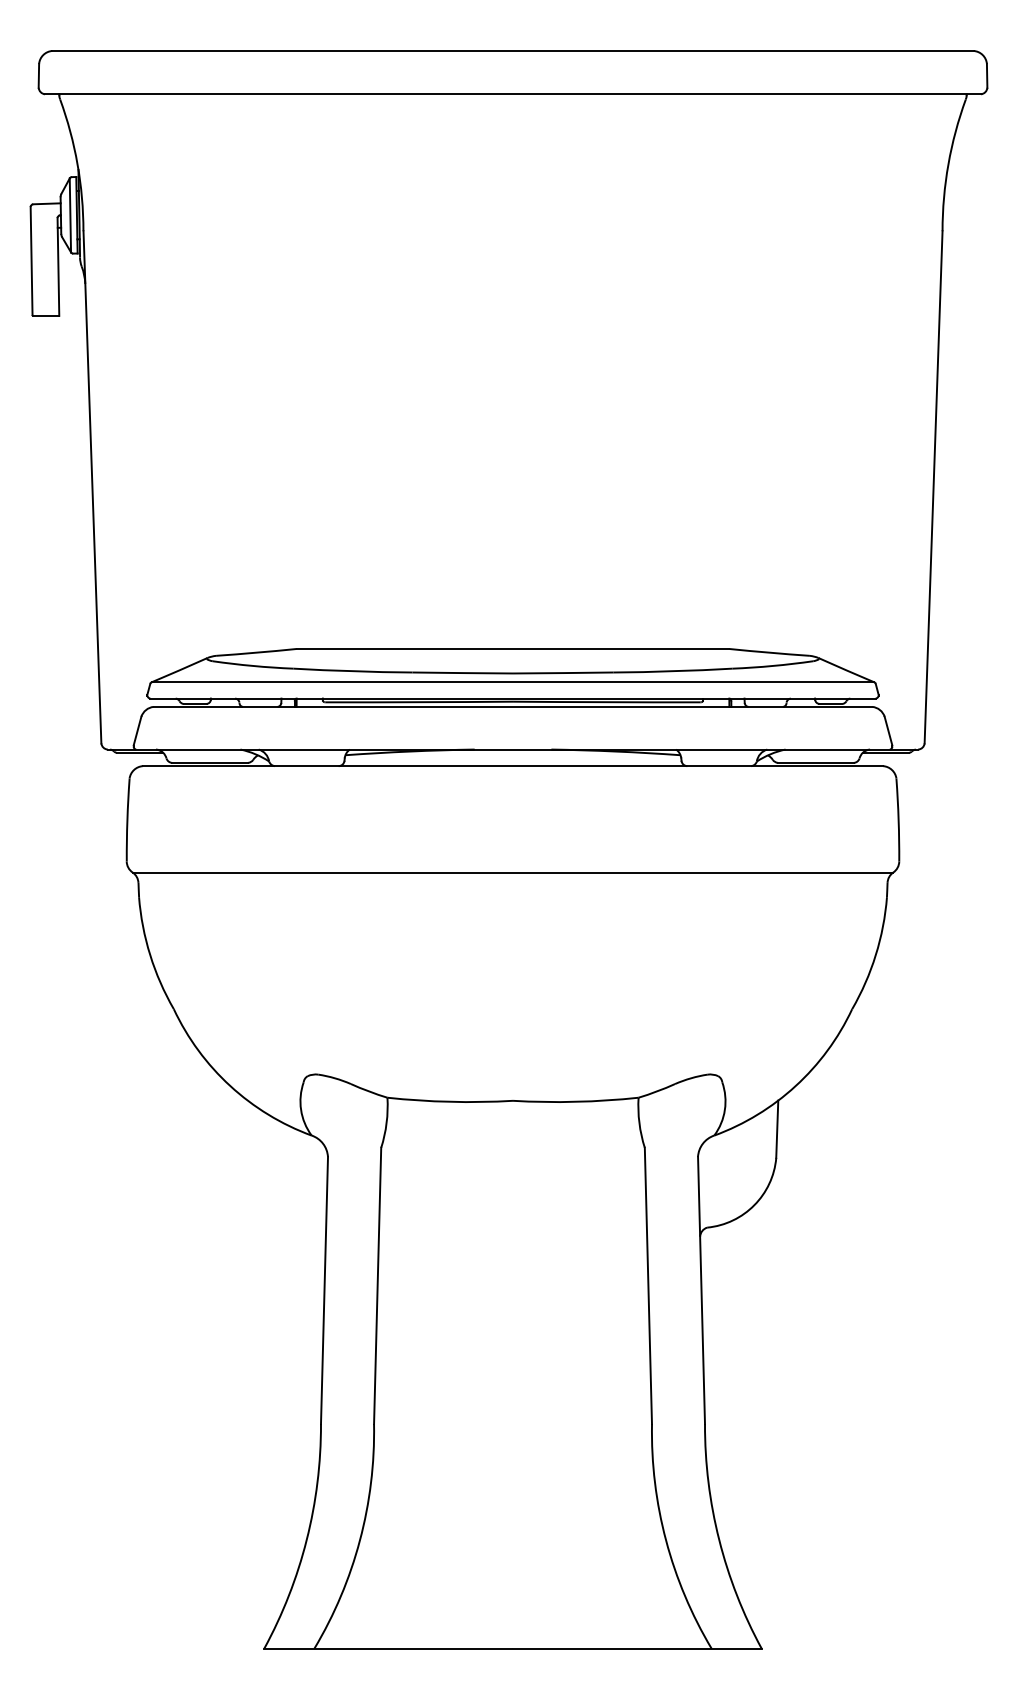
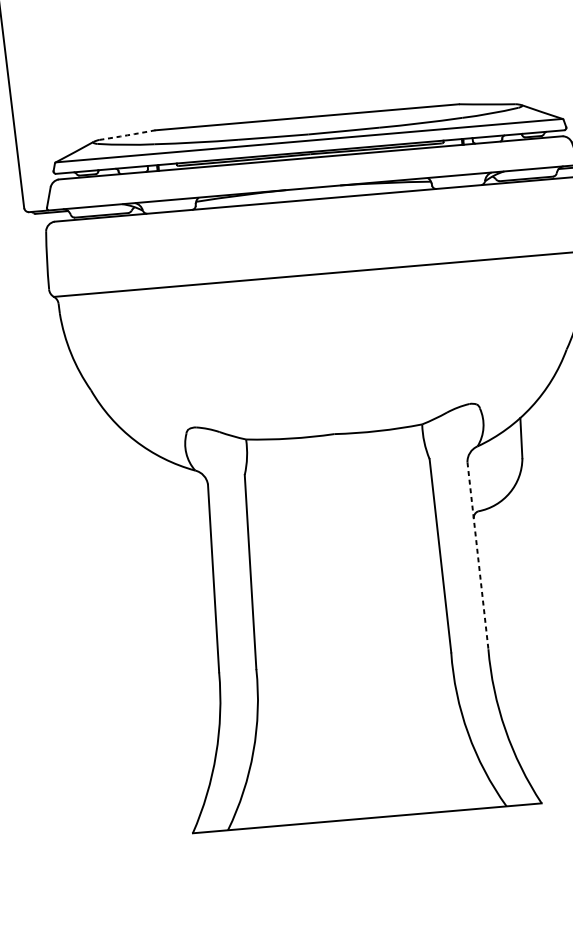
arc: (256, 652) -> (127, 135), solid -> dashed
line: (701, 1290) -> (477, 555), solid -> dashed

